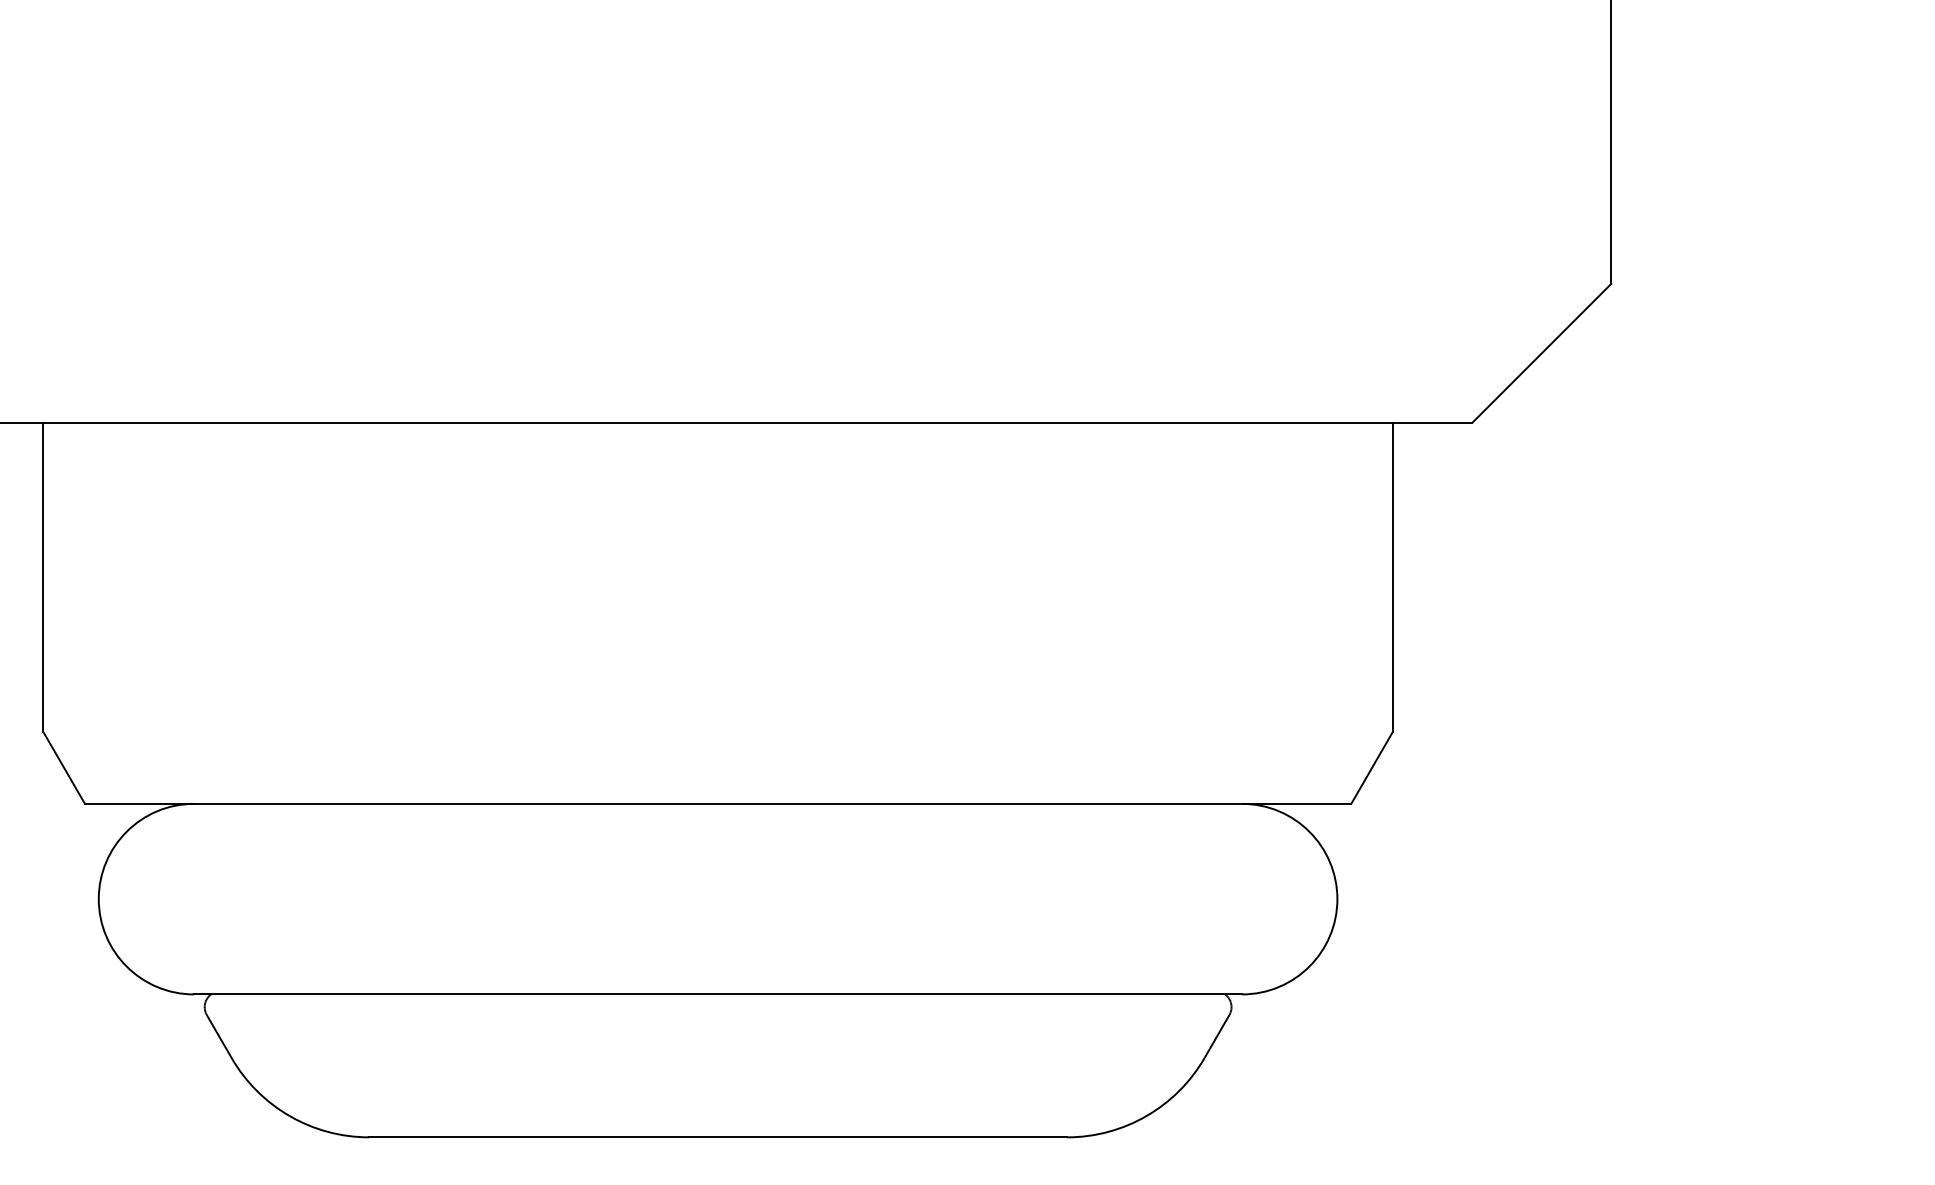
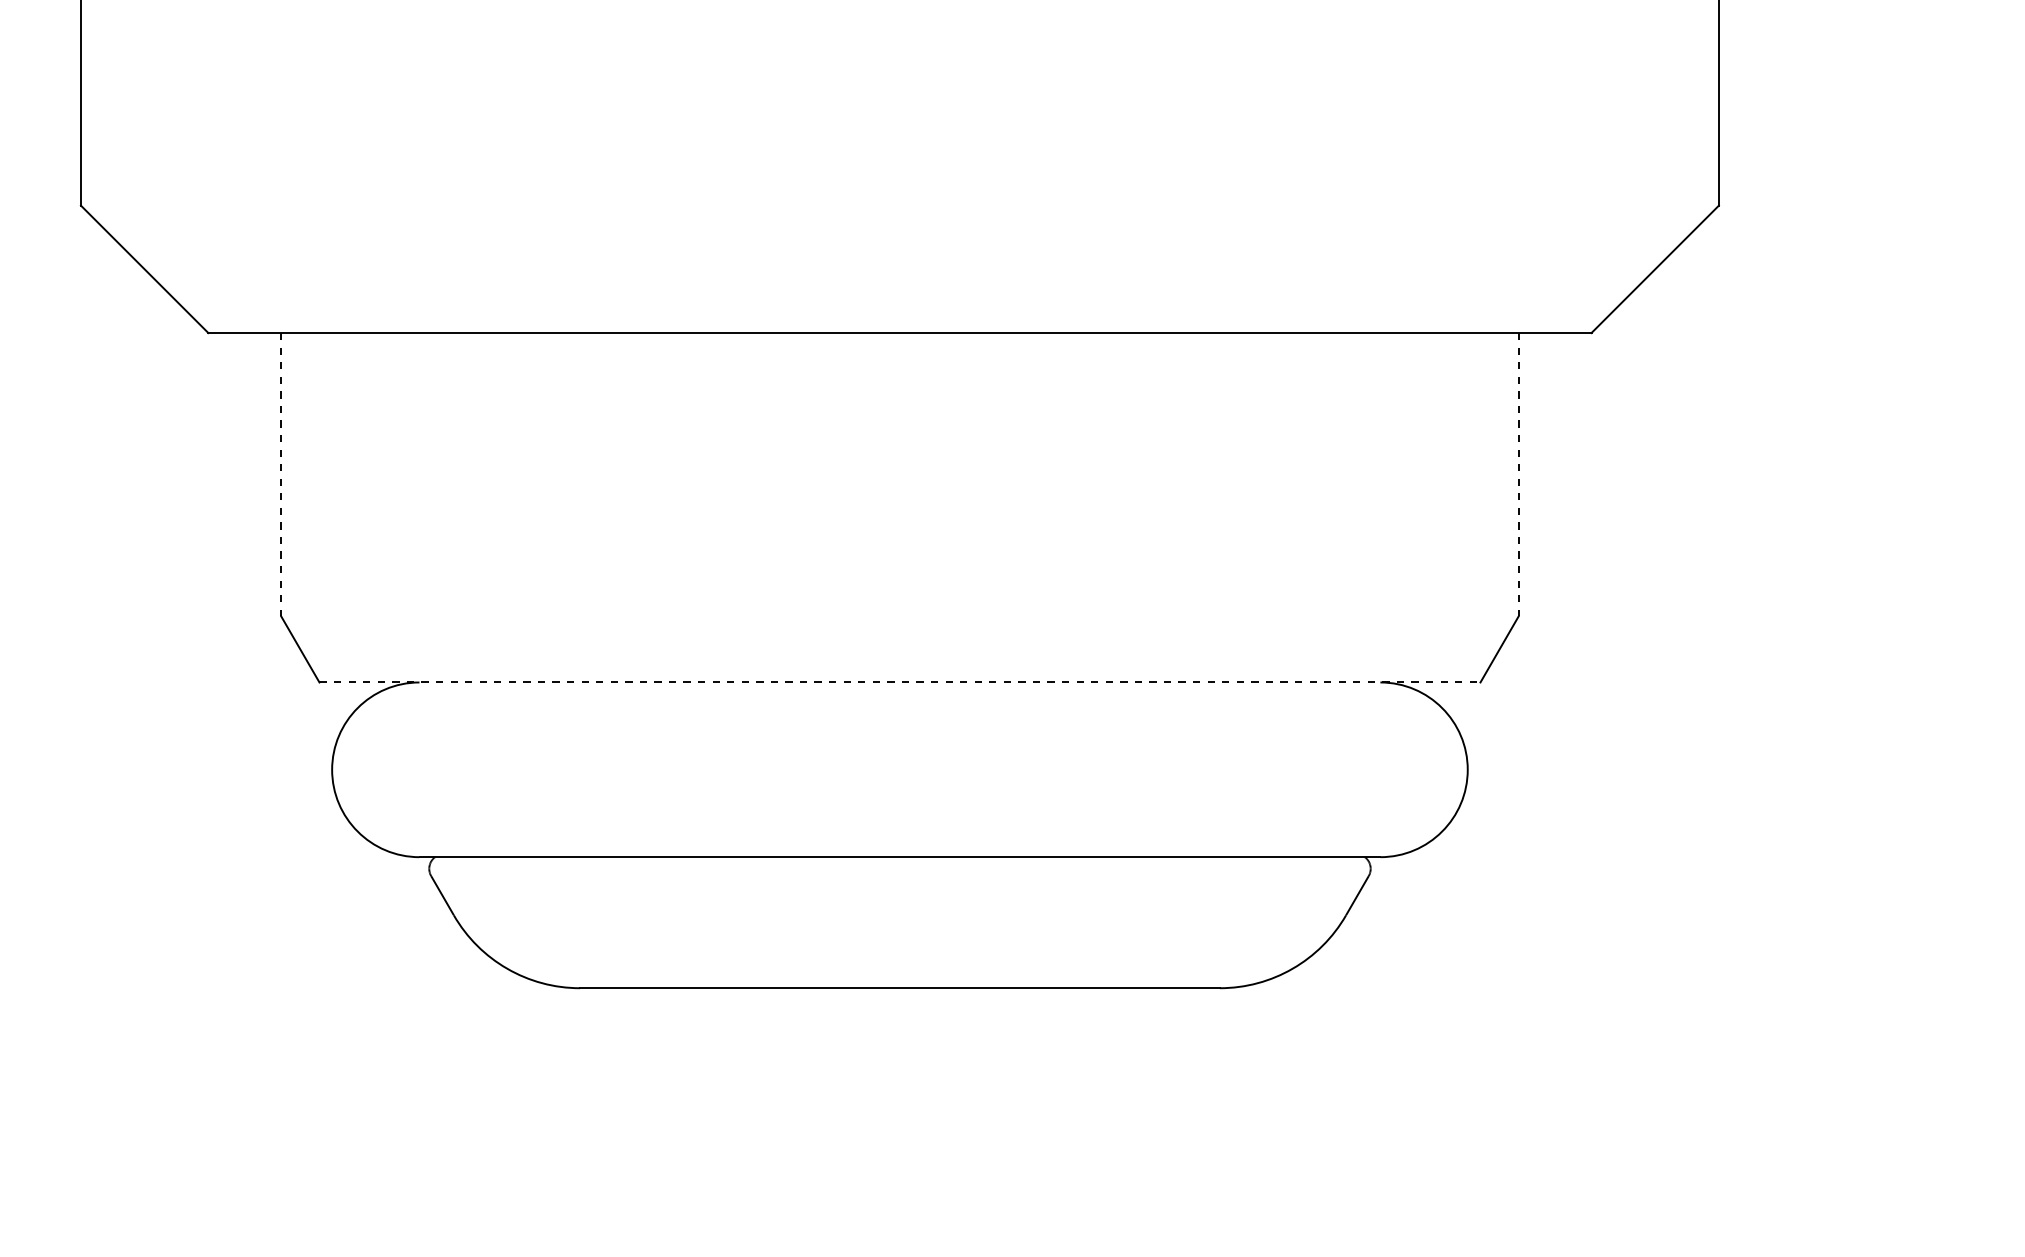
line: (43, 577) -> (281, 474), solid -> dashed
line: (1392, 577) -> (1518, 474), solid -> dashed
line: (717, 803) -> (899, 682), solid -> dashed

